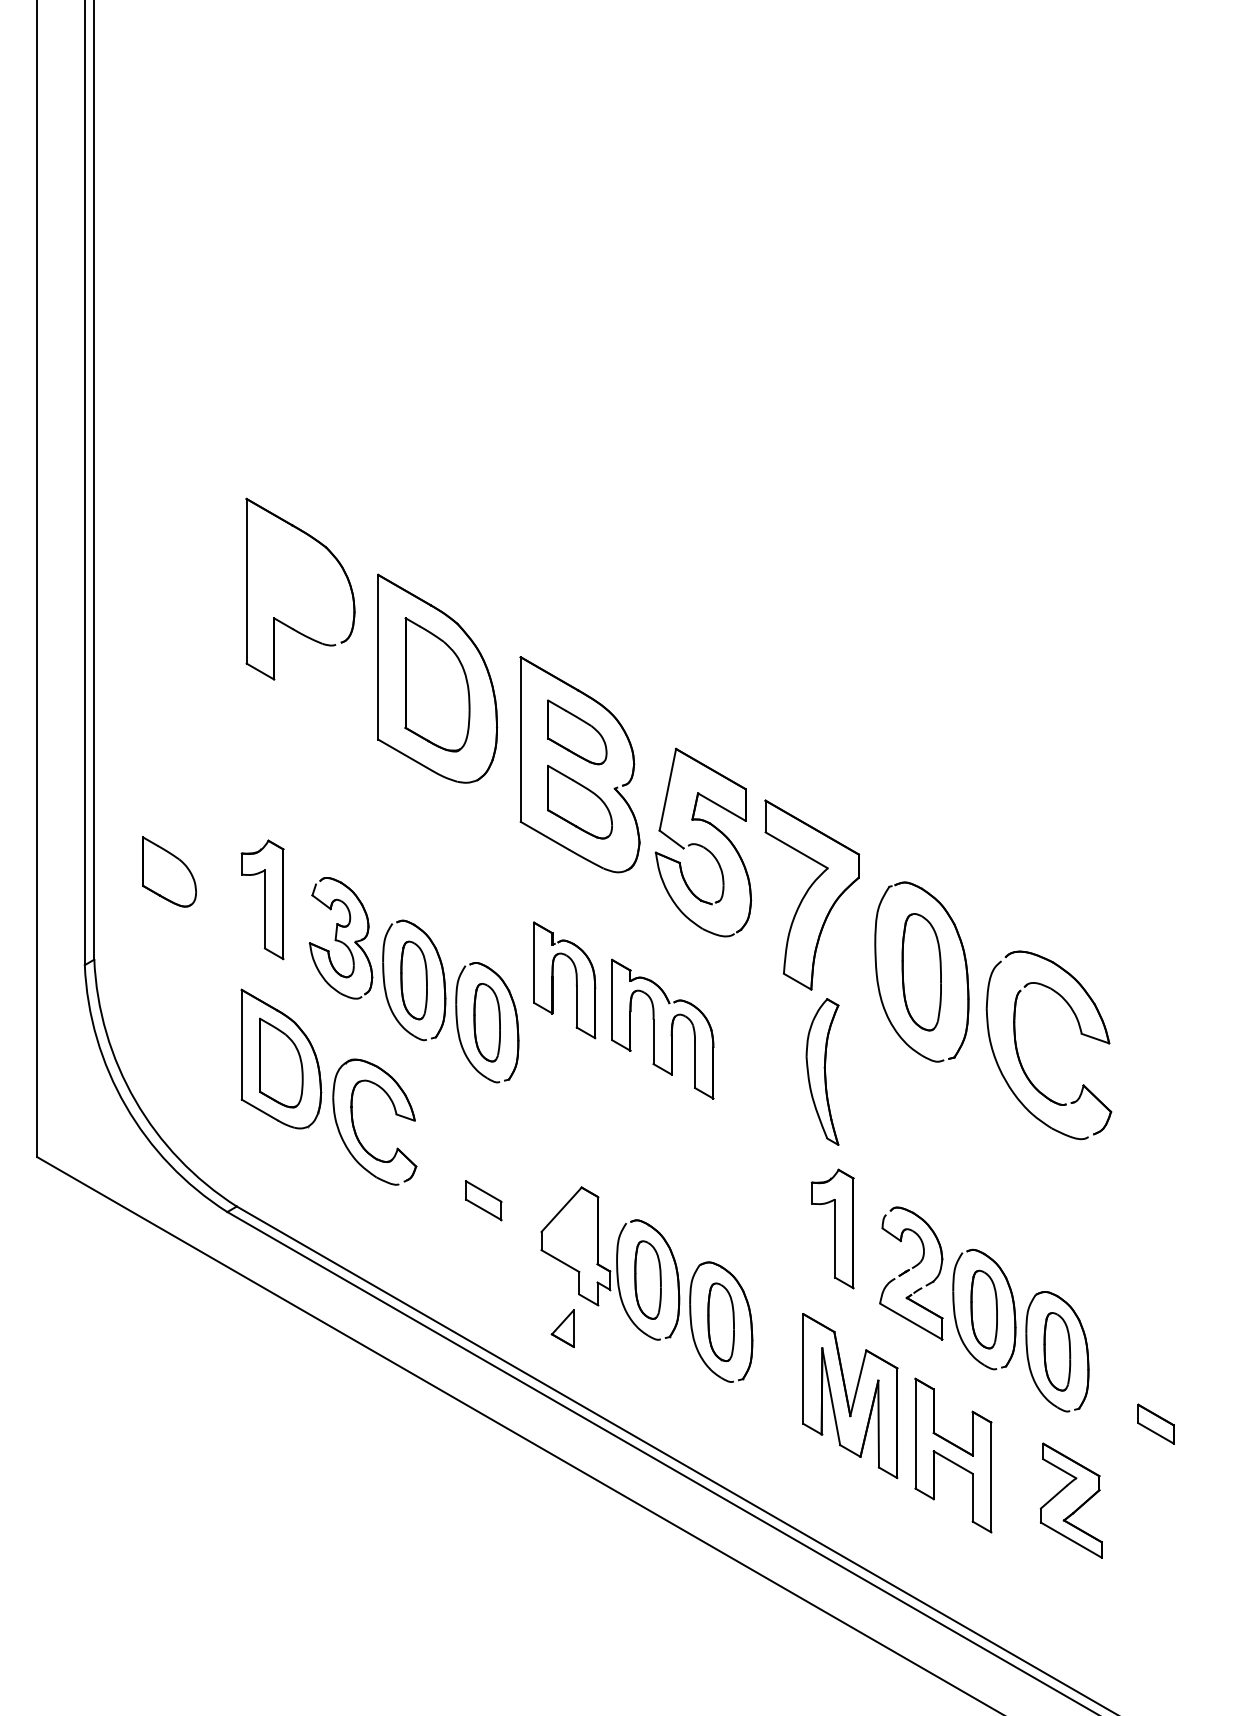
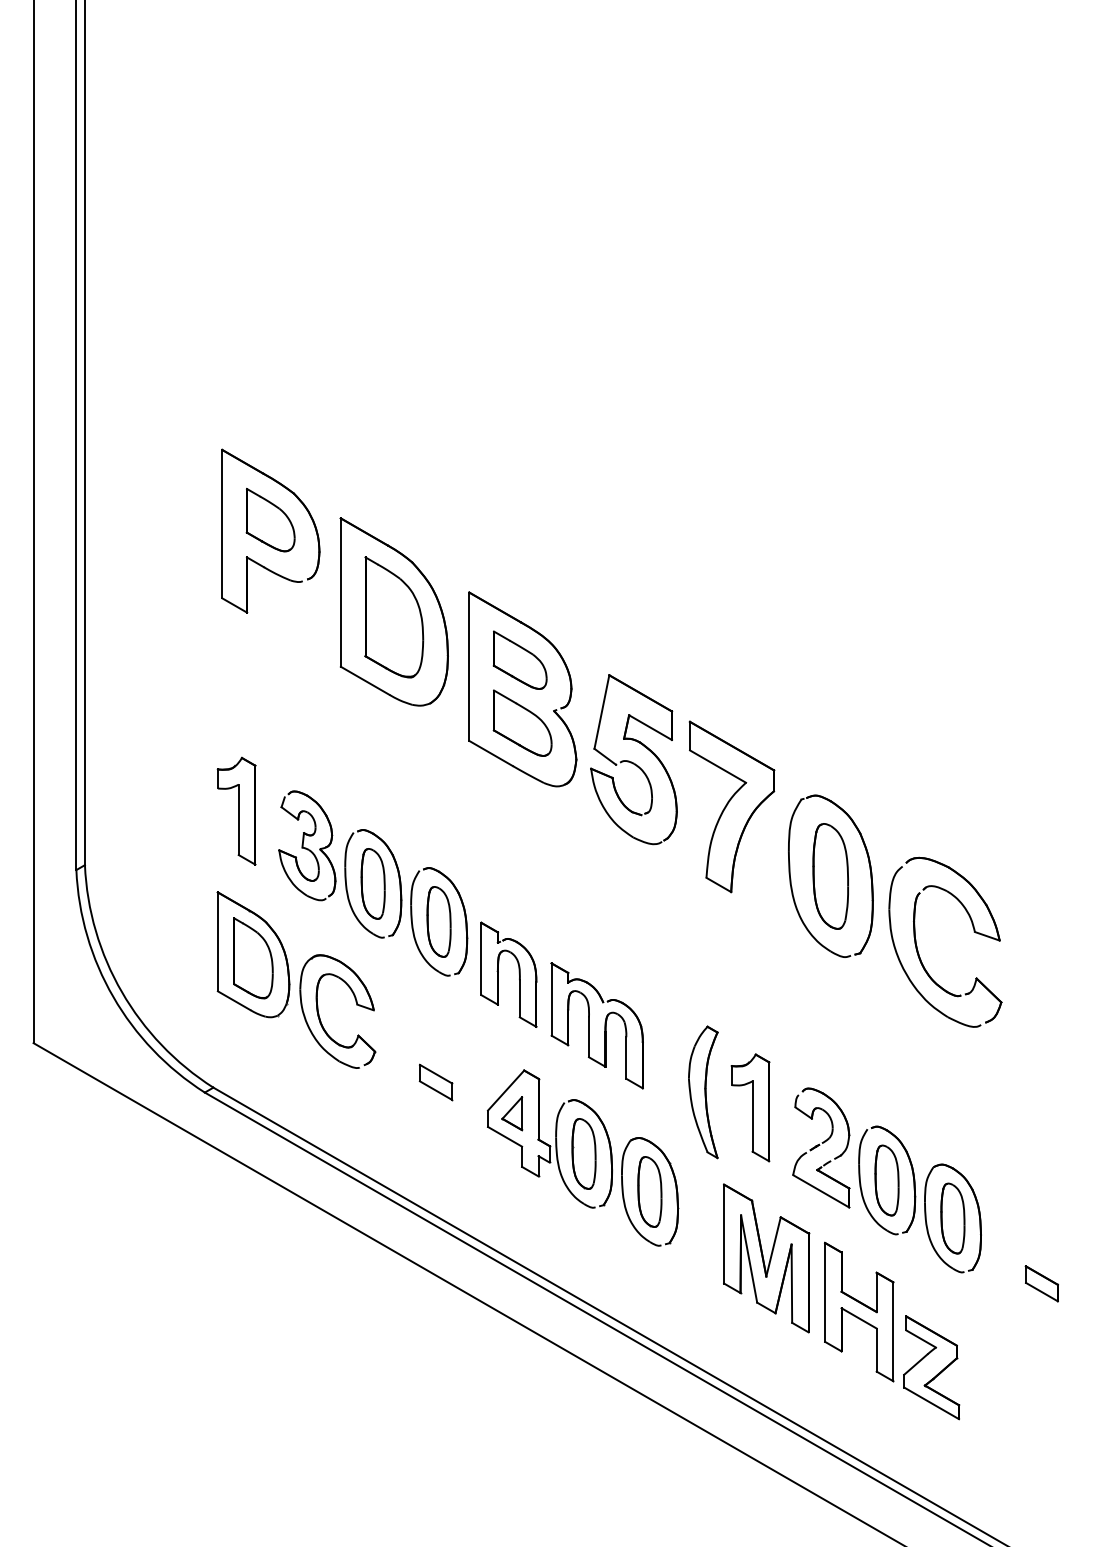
part: (169, 871) -> (270, 519), moved
part: (553, 980) -> (498, 974), moved
part: (654, 1028) -> (589, 1025), moved
part: (822, 1072) -> (703, 1092), moved
part: (563, 1328) -> (512, 1113), moved
part: (1071, 1500) -> (931, 1367), moved

